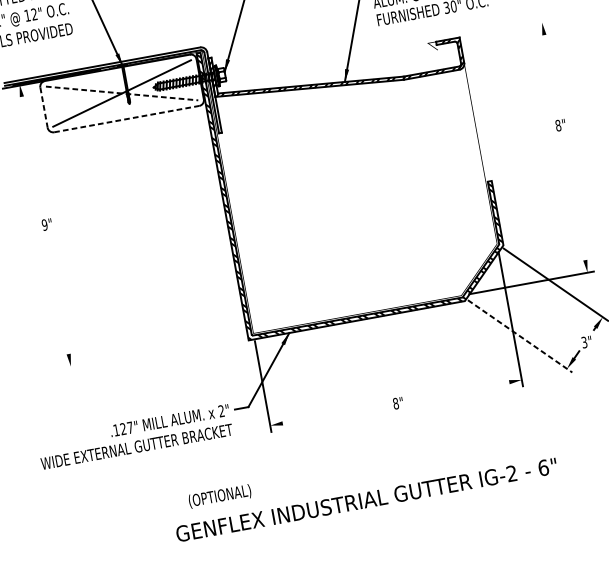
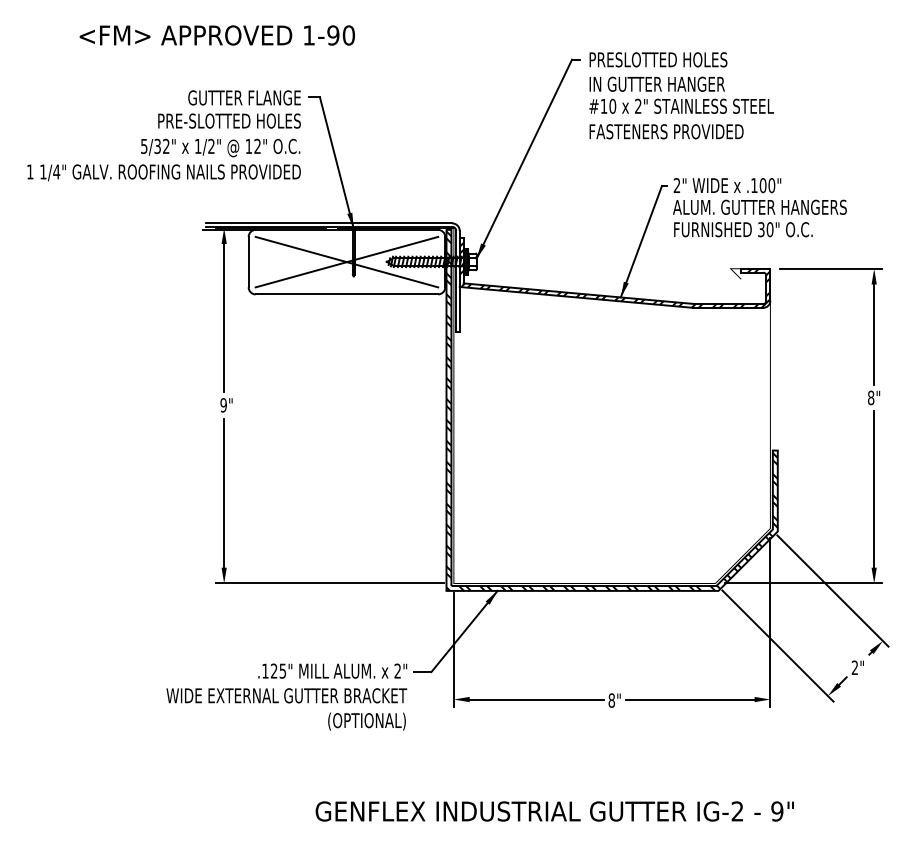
line: (508, 28) -> (831, 268), added
line: (551, 74) -> (874, 334), added
line: (121, 93) -> (346, 262), dashed -> solid
line: (43, 107) -> (248, 262), dashed -> solid
line: (127, 119) -> (347, 294), dashed -> solid
line: (32, 155) -> (224, 318), added
line: (574, 197) -> (874, 489), added
line: (58, 294) -> (224, 492), added
line: (519, 336) -> (777, 646), dashed -> solid
text: (584, 343) -> (854, 668), 3" -> 2"
line: (155, 351) -> (330, 583), added
line: (458, 391) -> (690, 699), added
line: (335, 413) -> (536, 699), added
text: (129, 427) -> (282, 670), .127" -> .125"
text: (543, 467) -> (777, 811), 6" -> 9"
text: (219, 496) -> (366, 721), moved

